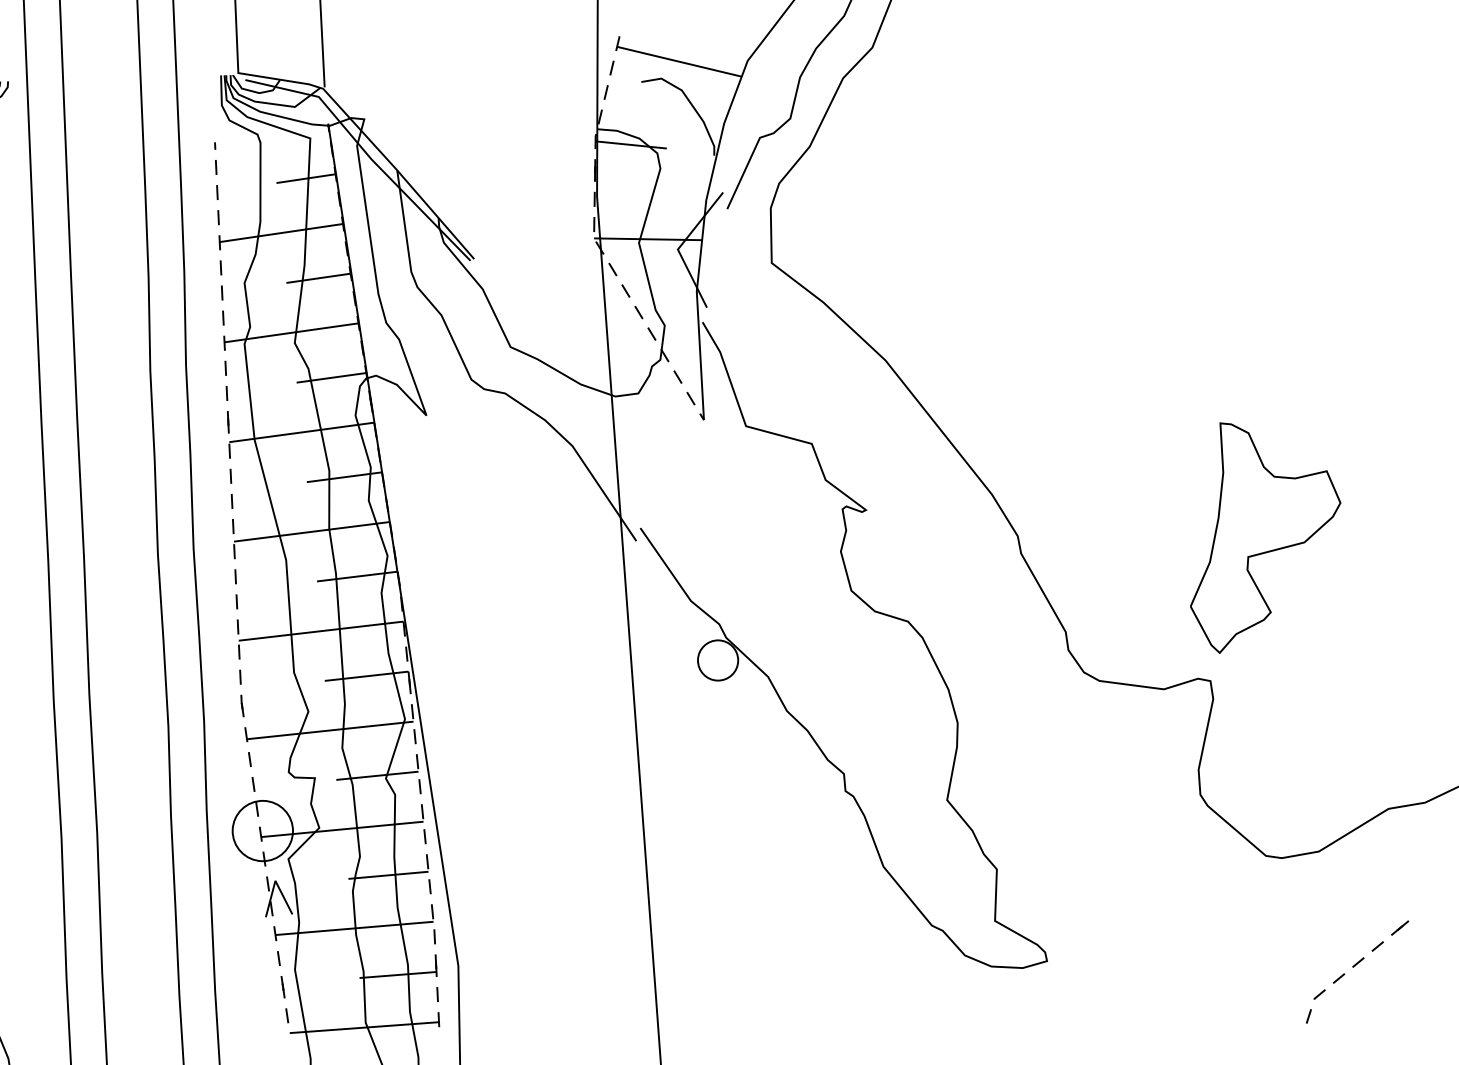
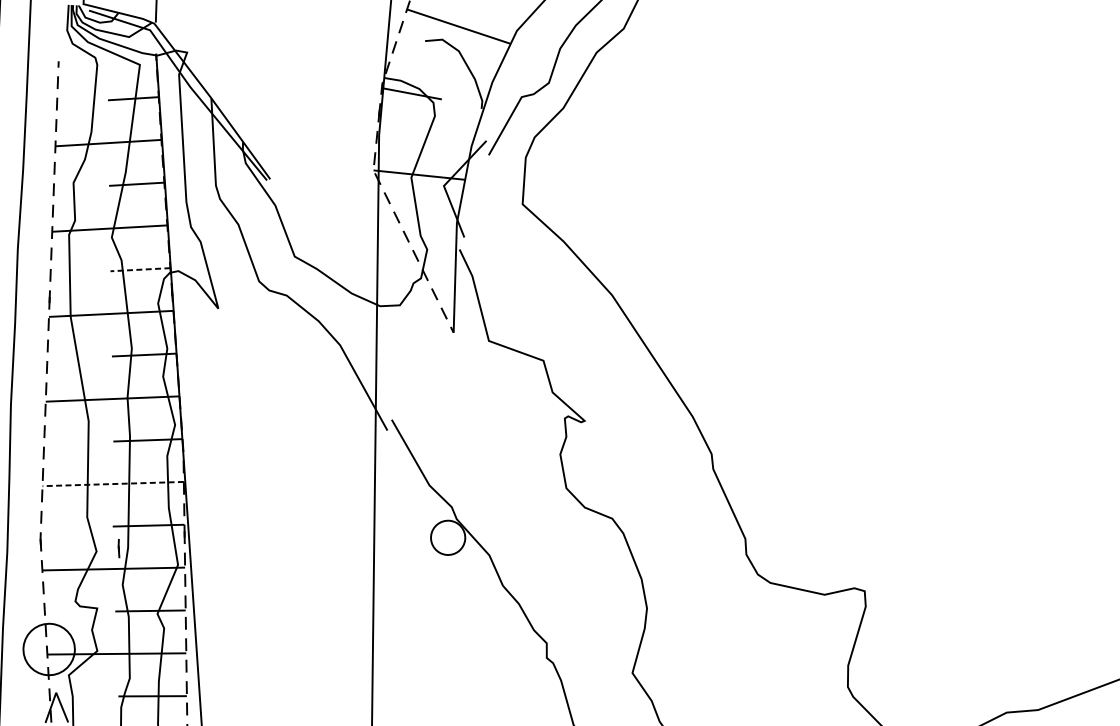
line: (331, 377) -> (140, 269), solid -> dashed
part: (1265, 537) -> (921, 473), removed
line: (321, 631) -> (113, 484), solid -> dashed
line: (334, 705) -> (119, 548), added

